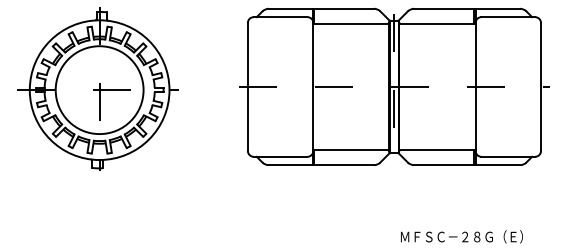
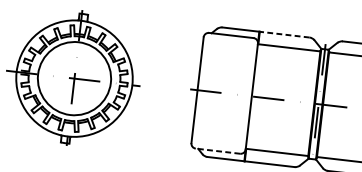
line: (343, 8) -> (284, 34), solid -> dashed
line: (280, 156) -> (217, 150), solid -> dashed

